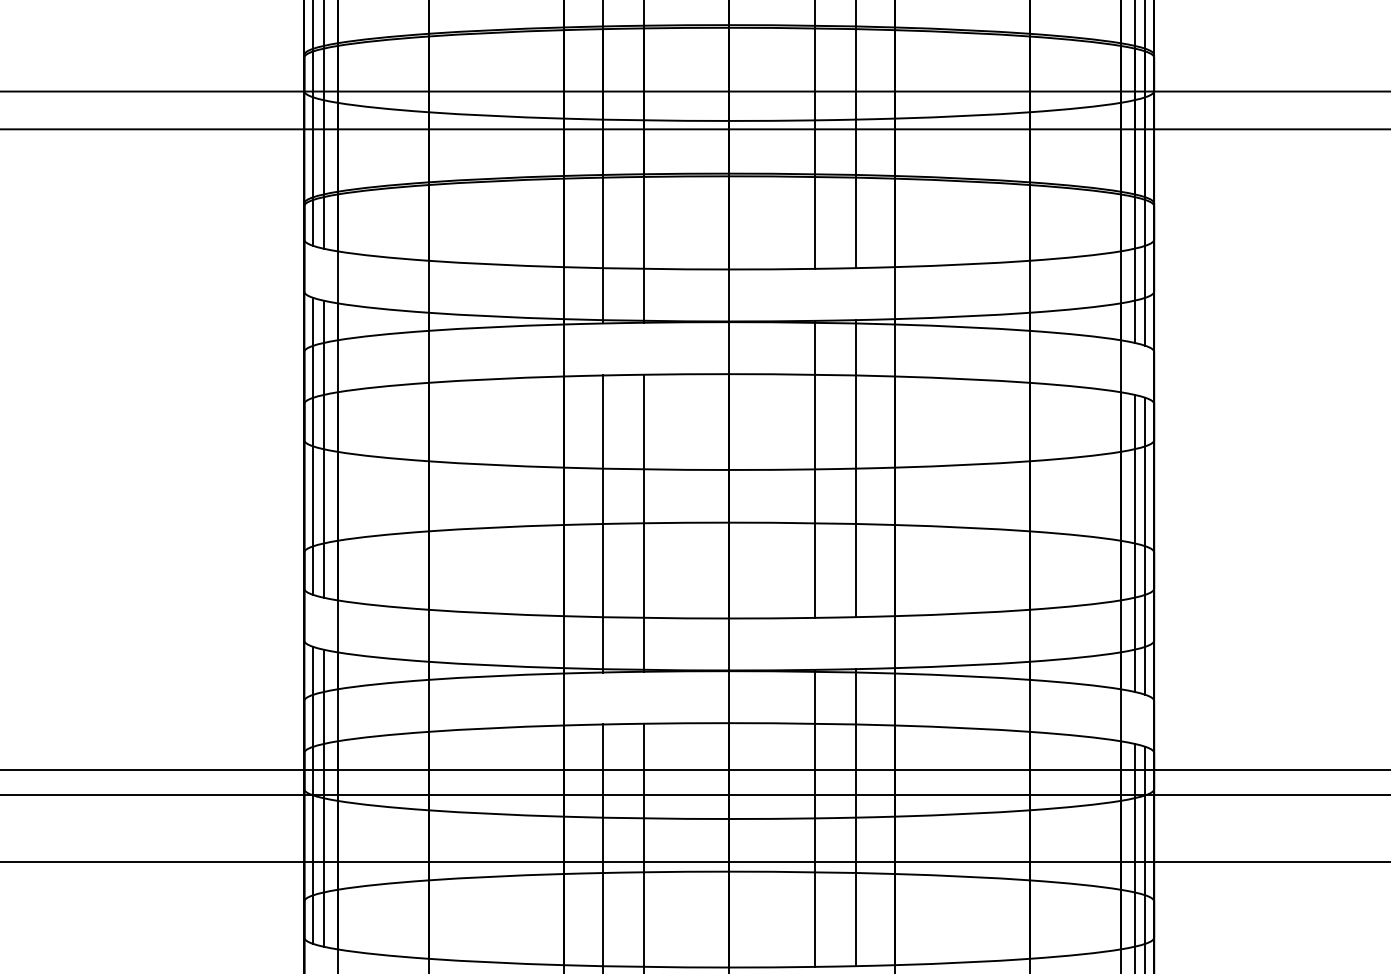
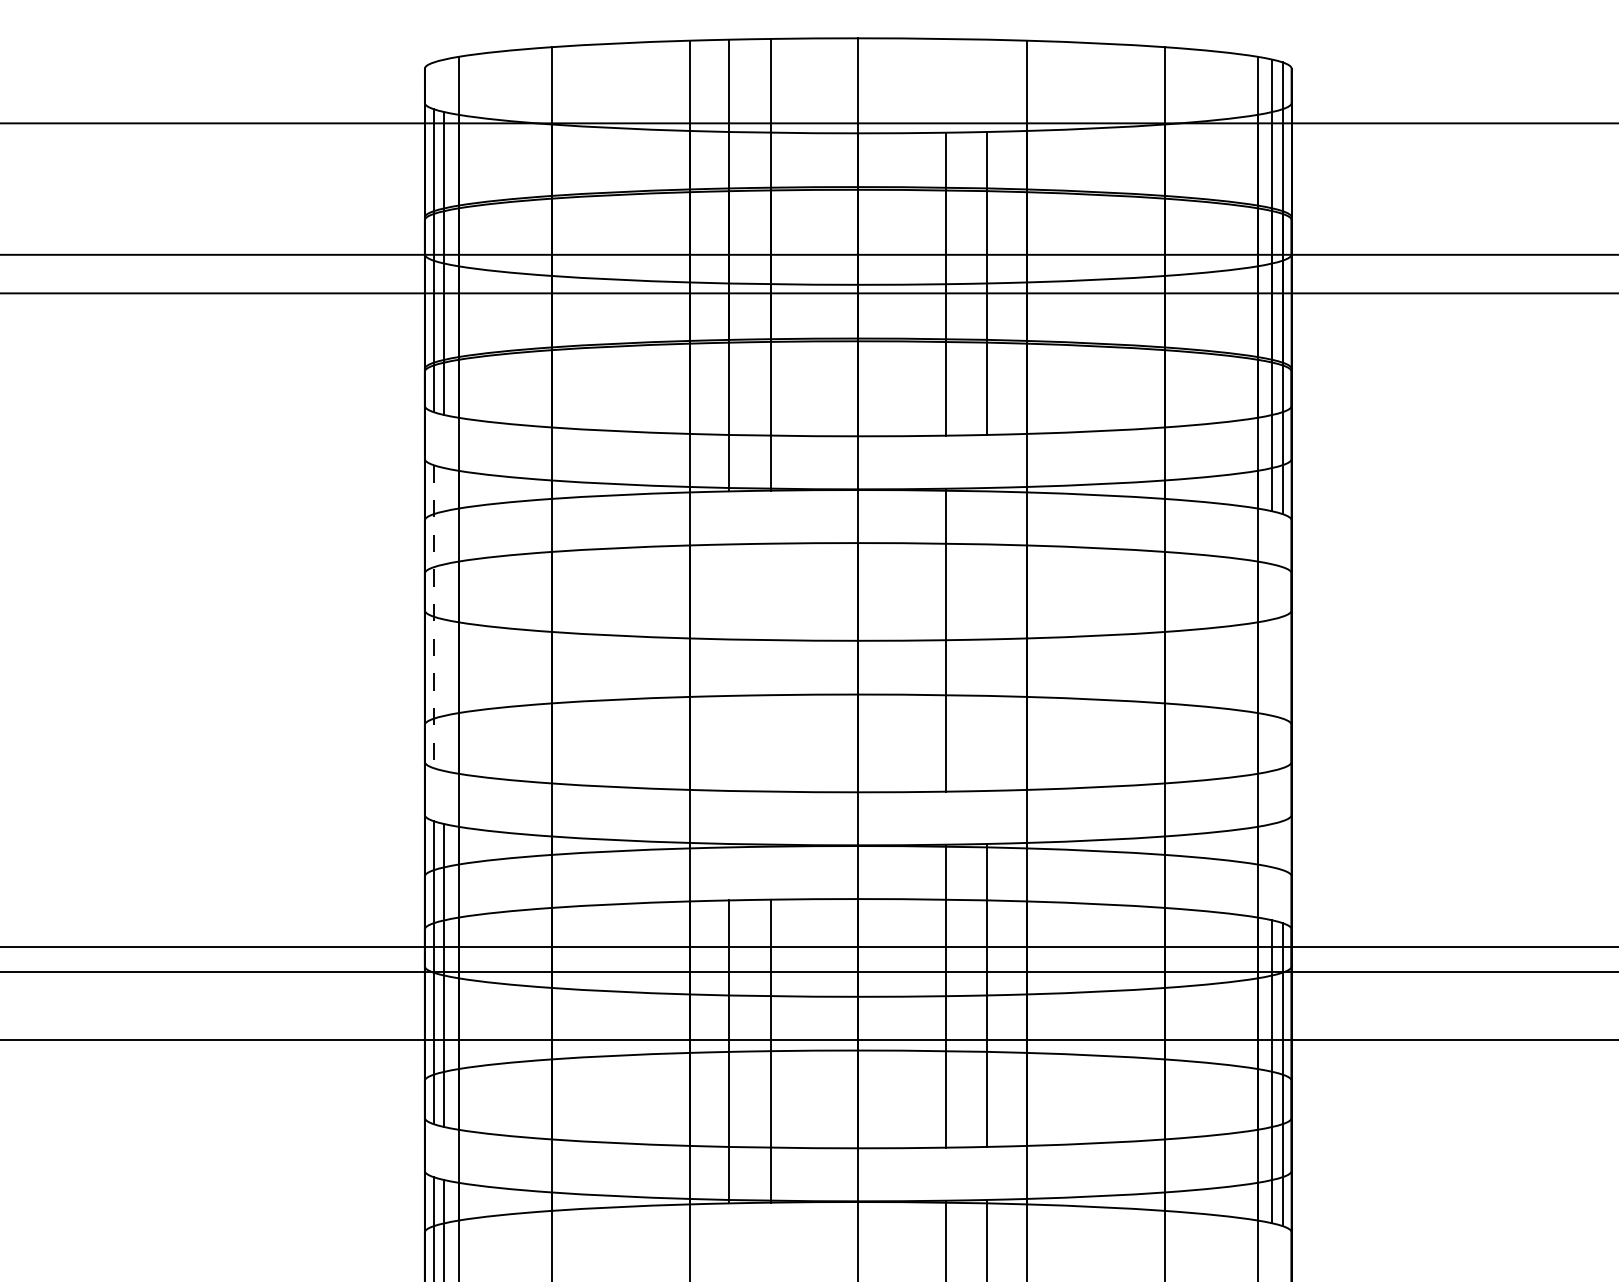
line: (312, 447) -> (433, 617), solid -> dashed
line: (323, 449) -> (444, 619), removed
line: (855, 467) -> (987, 638), removed
line: (643, 522) -> (770, 694), removed
line: (603, 523) -> (729, 695), removed
line: (1135, 543) -> (1272, 715), removed
line: (1145, 546) -> (1282, 718), removed

